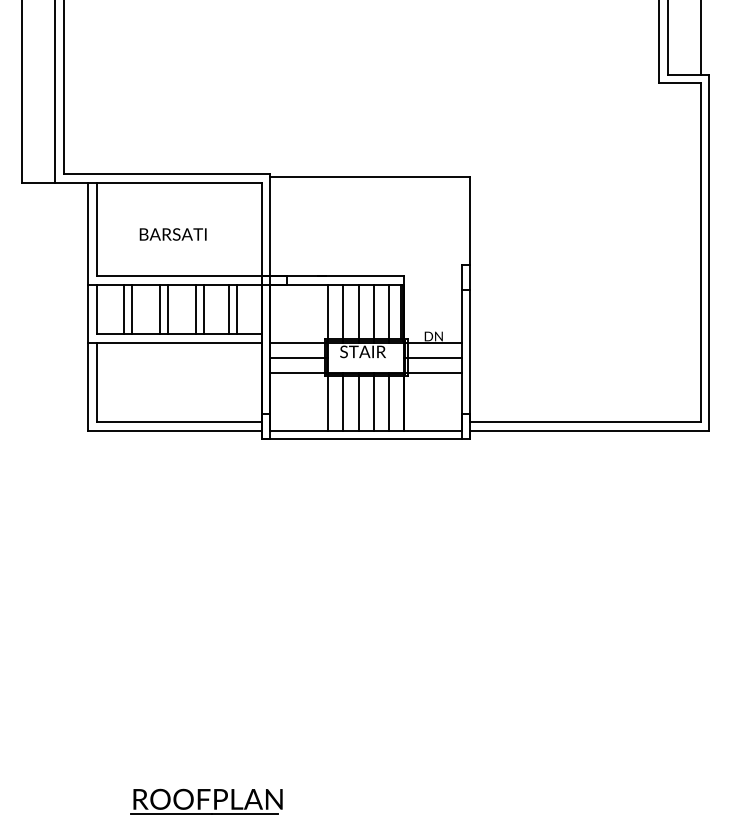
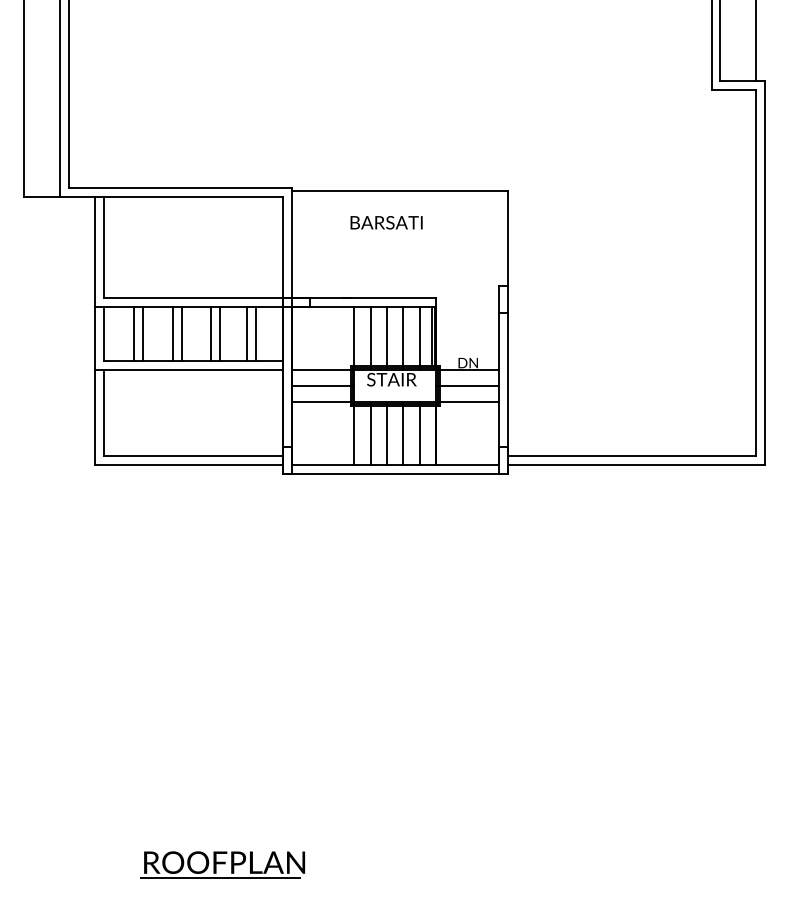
text: (172, 234) -> (385, 222), moved

